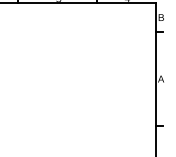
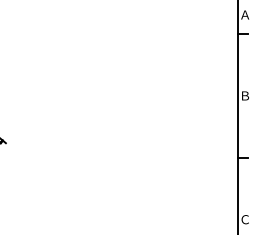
text: (161, 17) -> (245, 14), Ｂ -> Ａ
text: (161, 78) -> (245, 95), Ａ -> Ｂ

